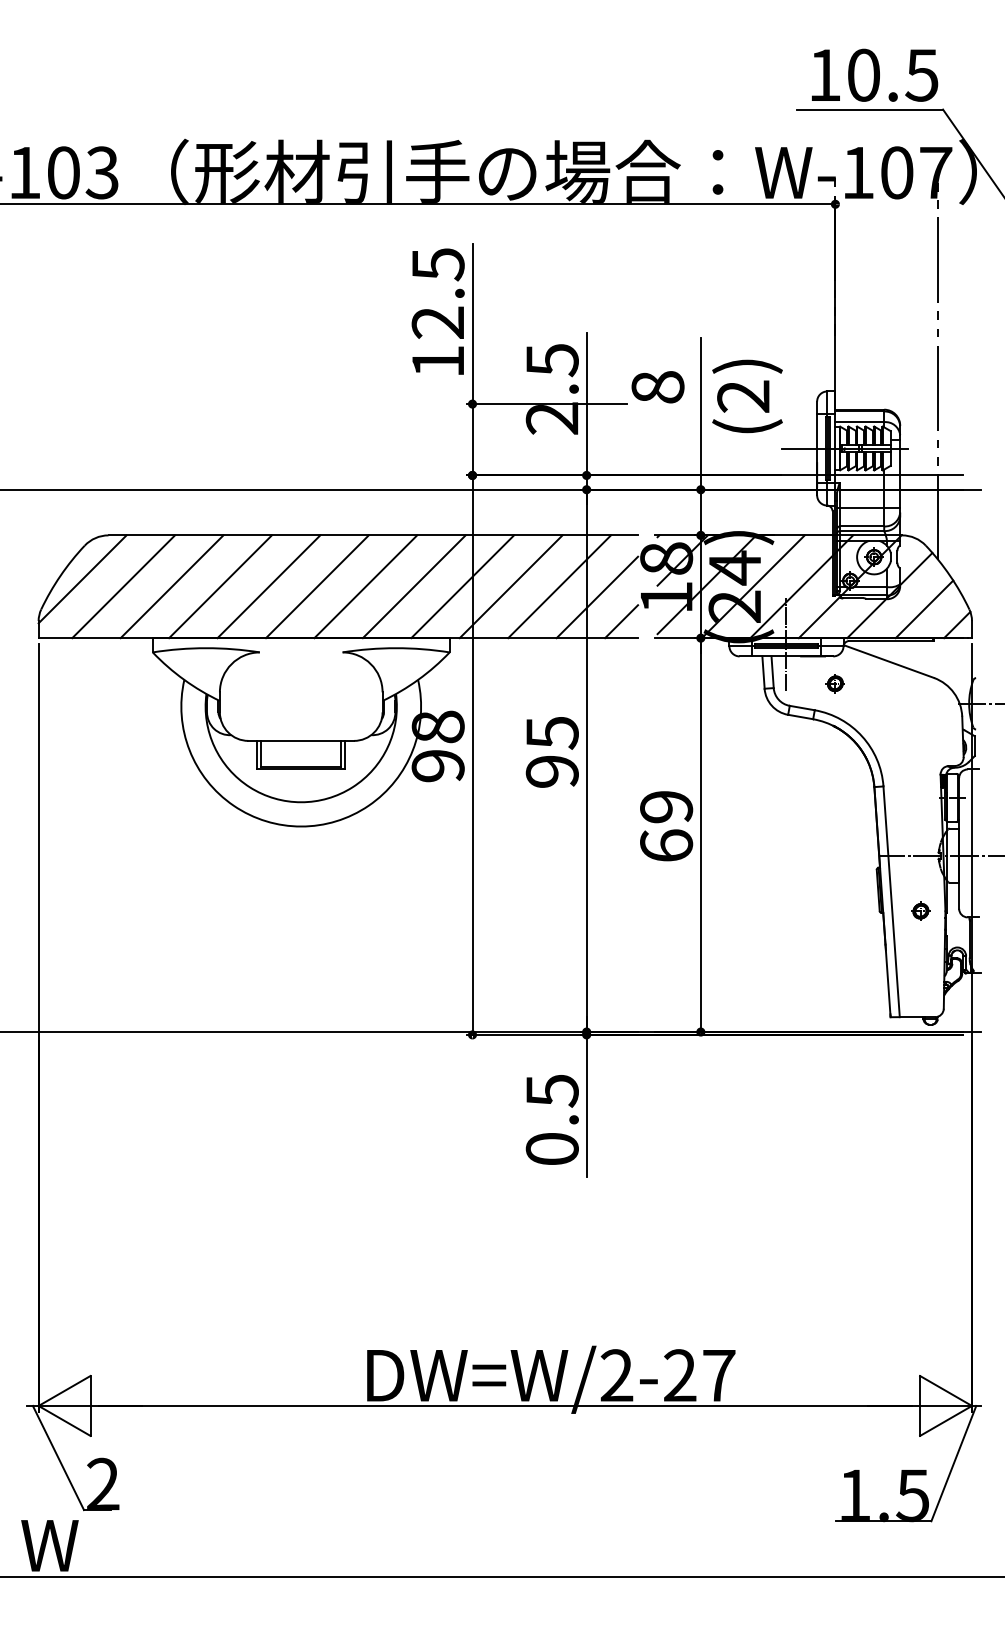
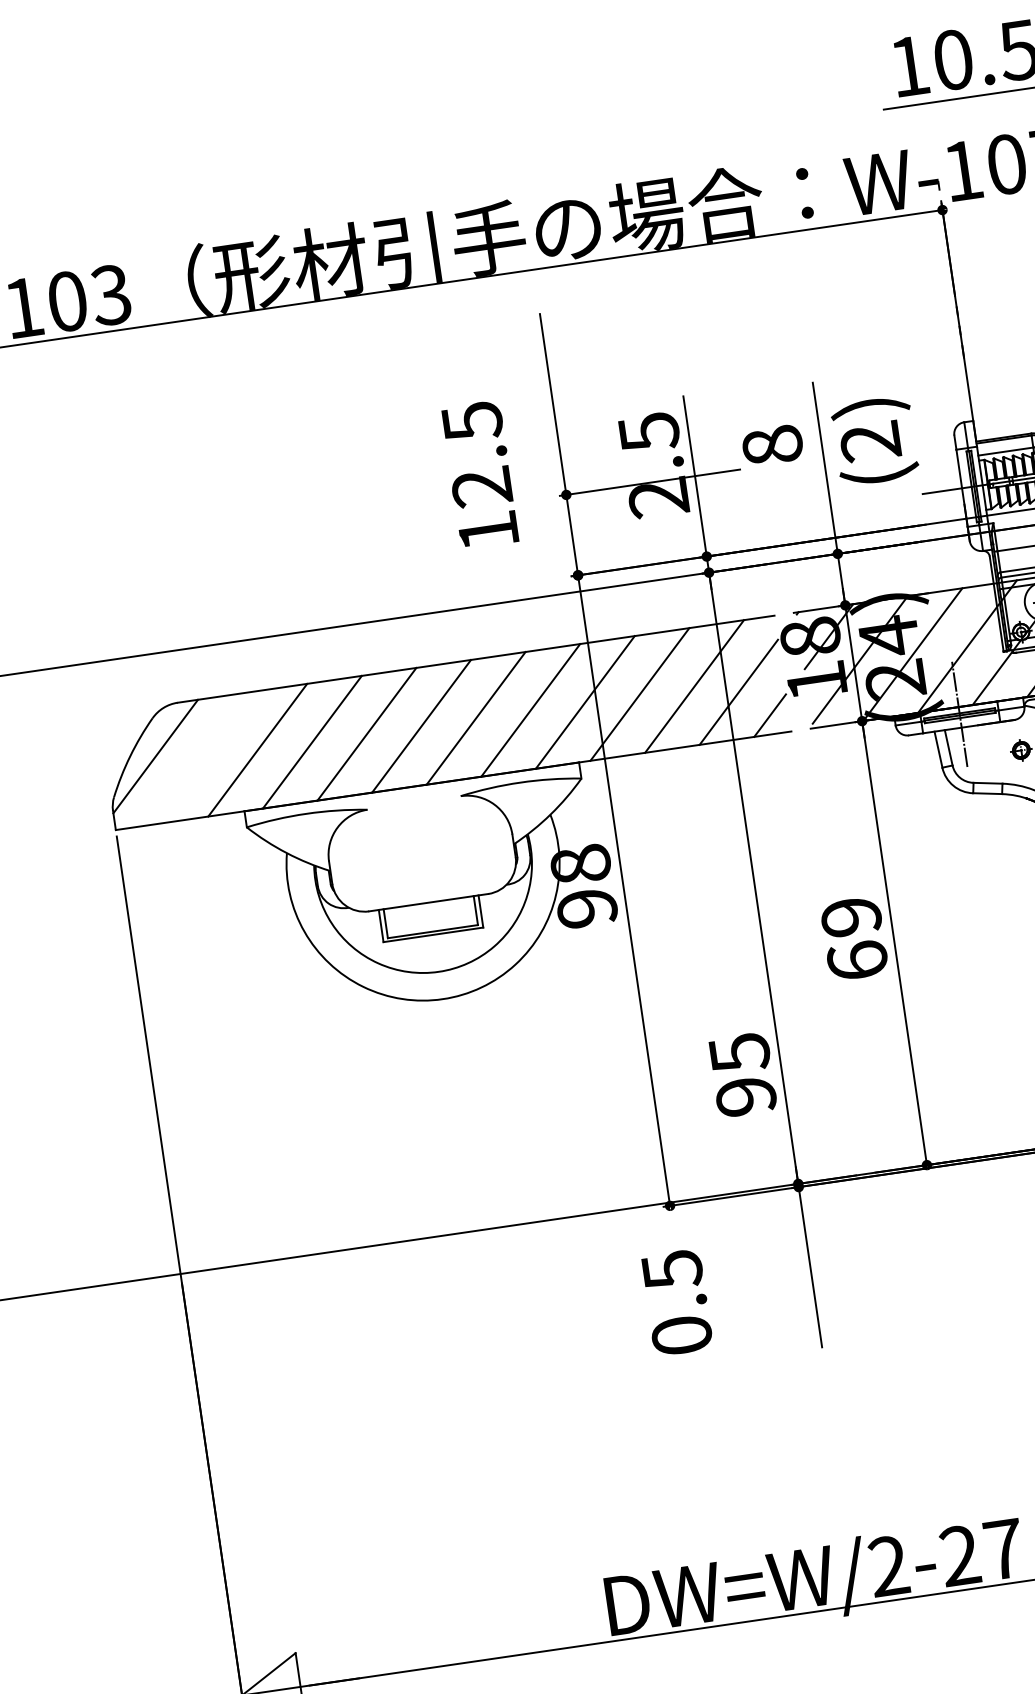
text: (437, 311) -> (479, 474), moved
line: (123, 586) -> (202, 757), removed
text: (551, 752) -> (741, 1075), moved
text: (551, 1119) -> (676, 1302), moved

